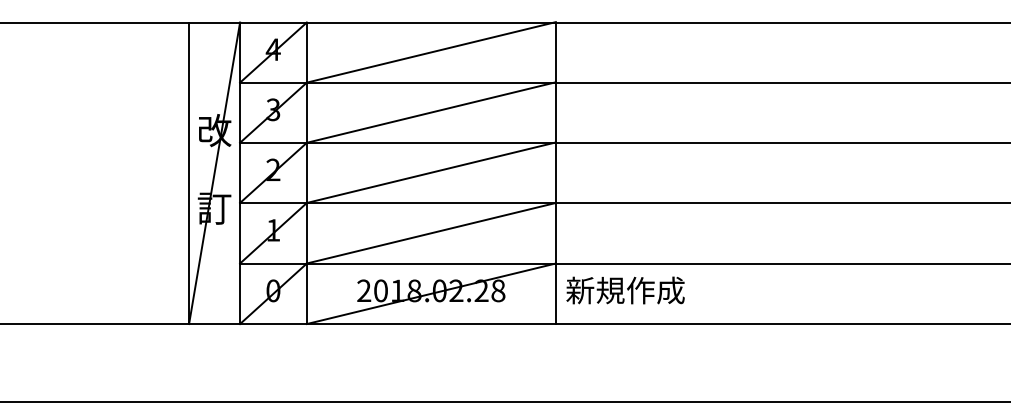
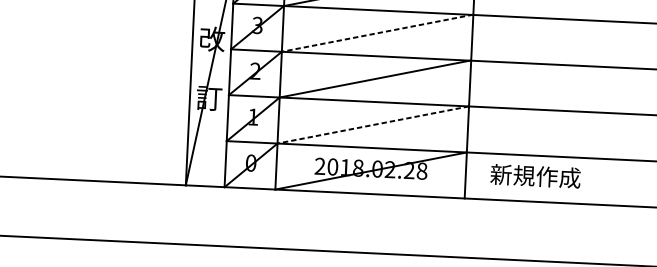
line: (430, 112) -> (376, 33), solid -> dashed
line: (430, 233) -> (372, 125), solid -> dashed
text: (625, 290) -> (535, 176), moved

